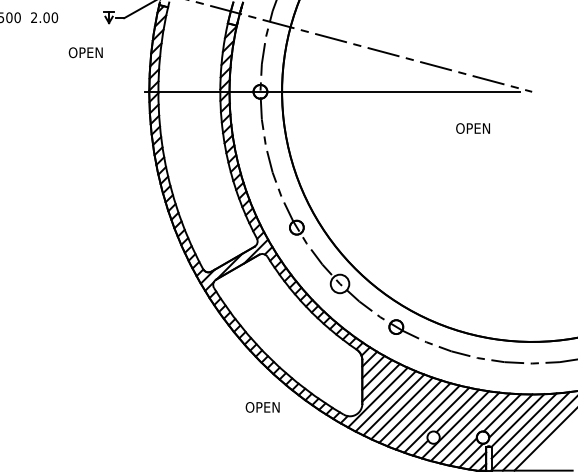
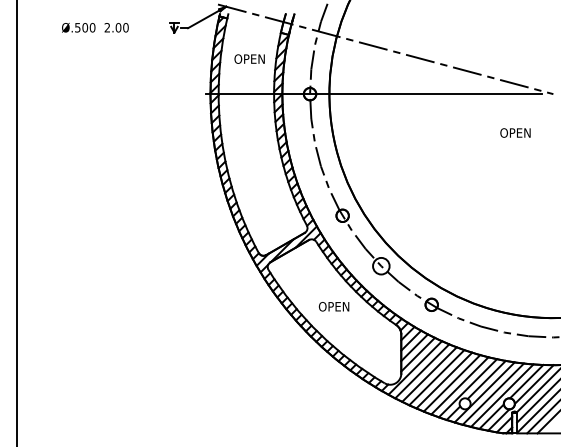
text: (85, 52) -> (249, 58), moved
text: (473, 127) -> (515, 132), moved
text: (262, 407) -> (333, 306), moved

